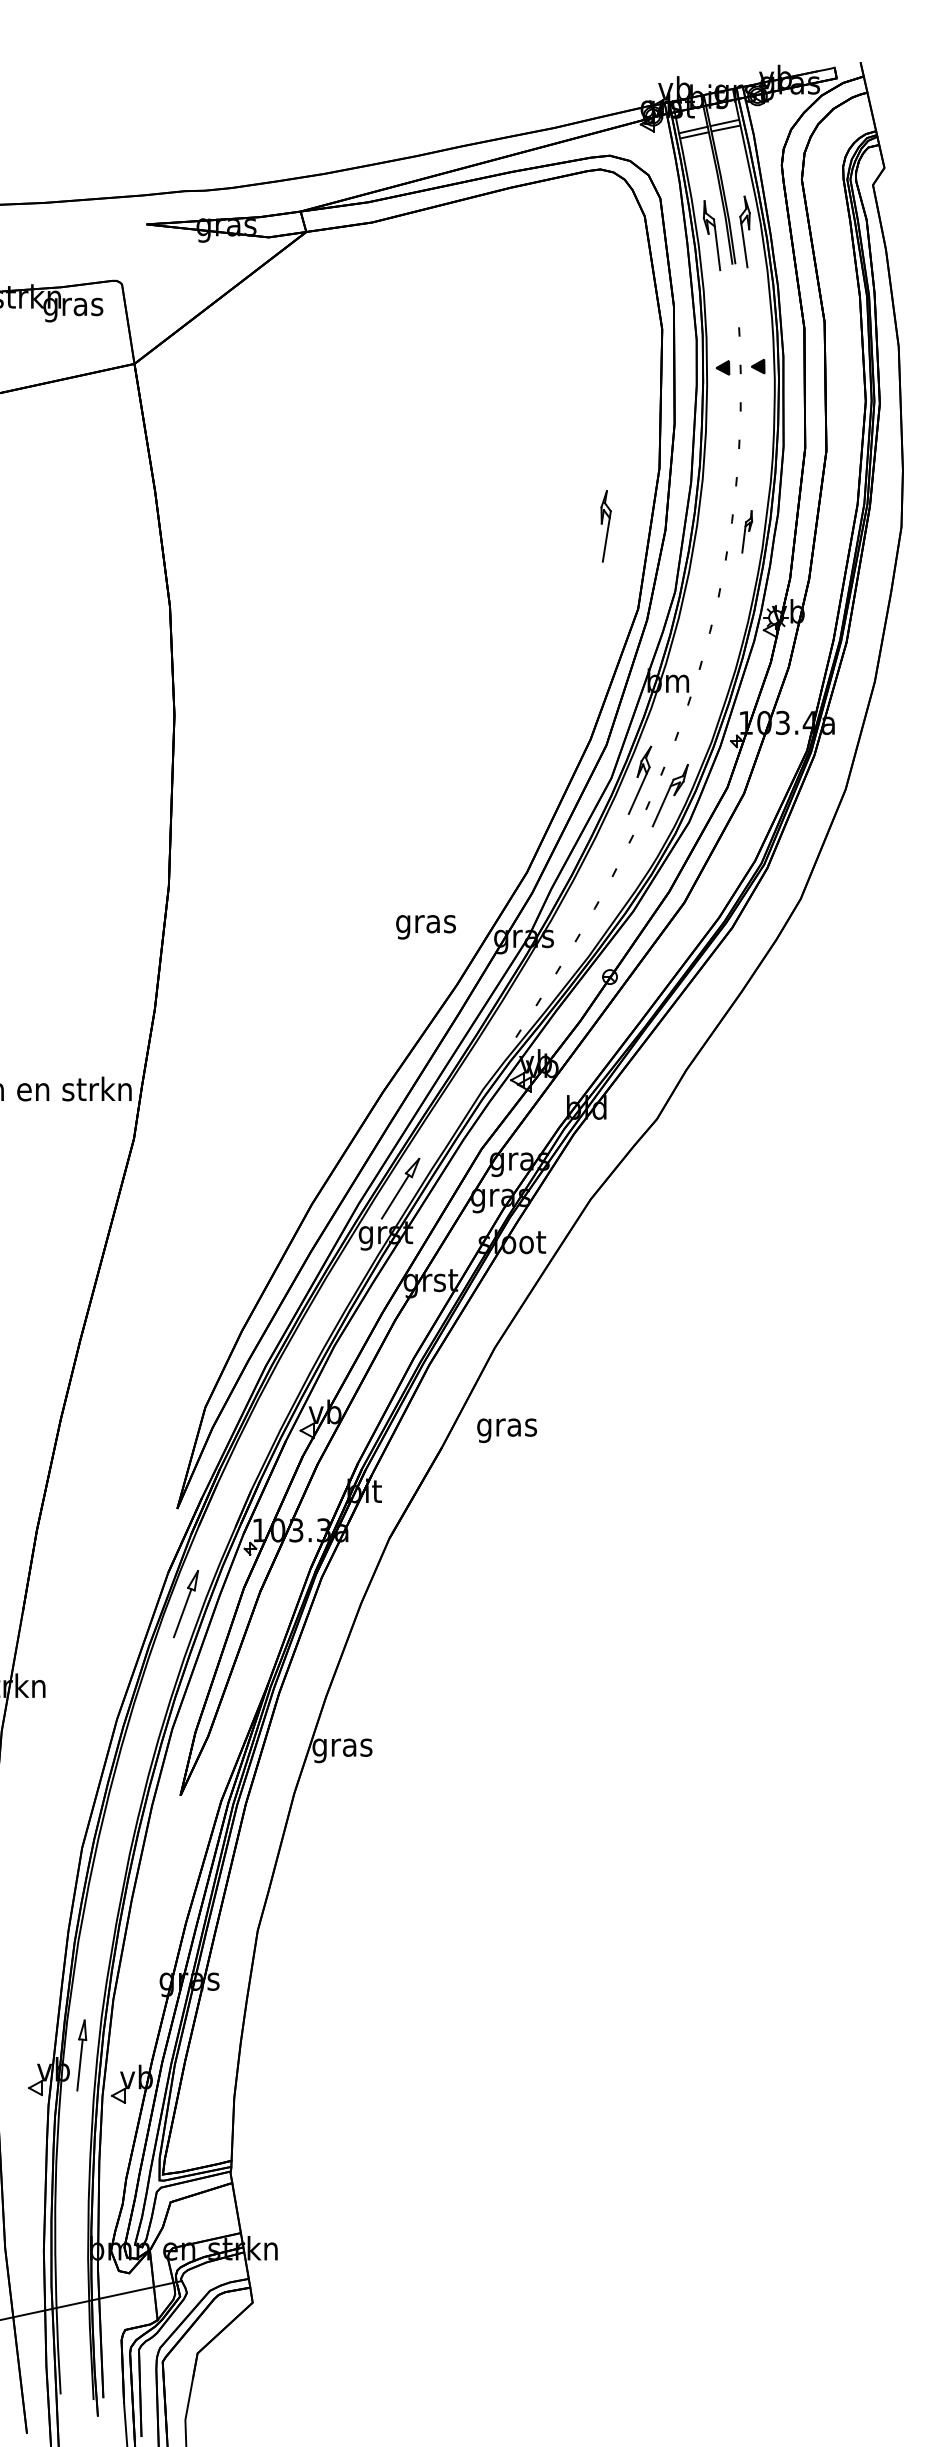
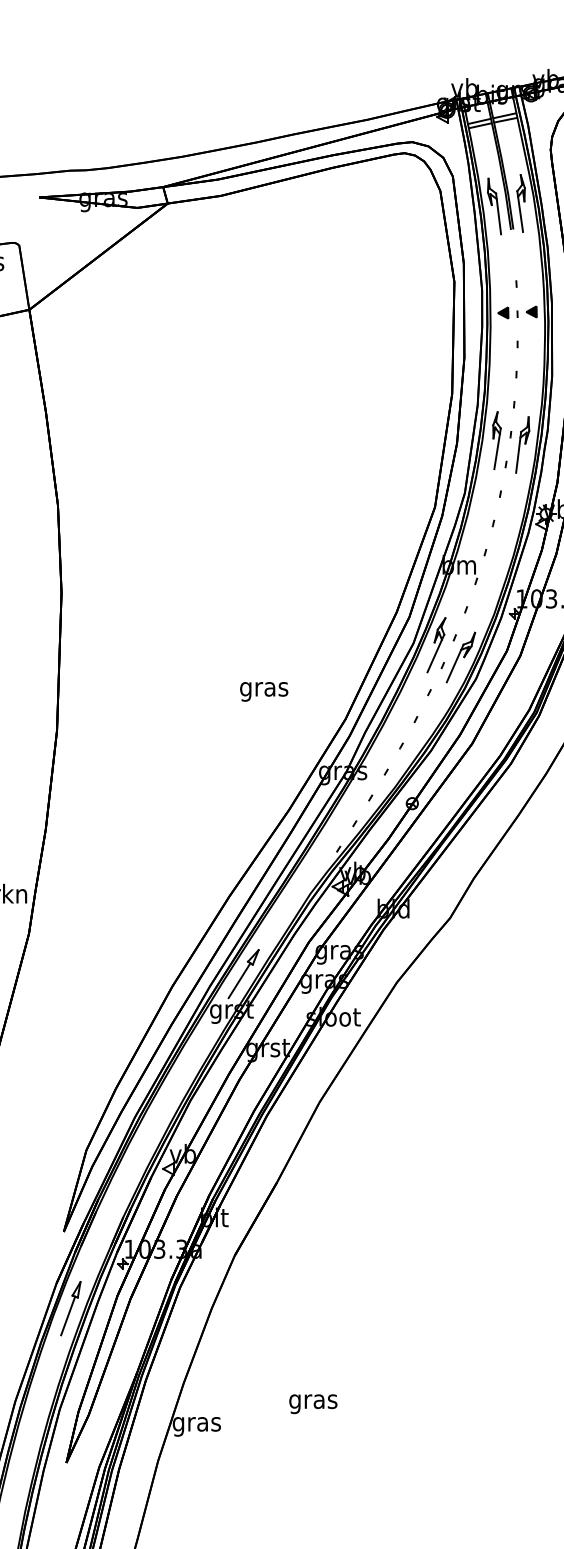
part: (605, 526) -> (496, 440), moved
part: (747, 531) -> (523, 444), size x1.67
text: (425, 927) -> (263, 692), moved
text: (507, 1430) -> (313, 1404), moved

